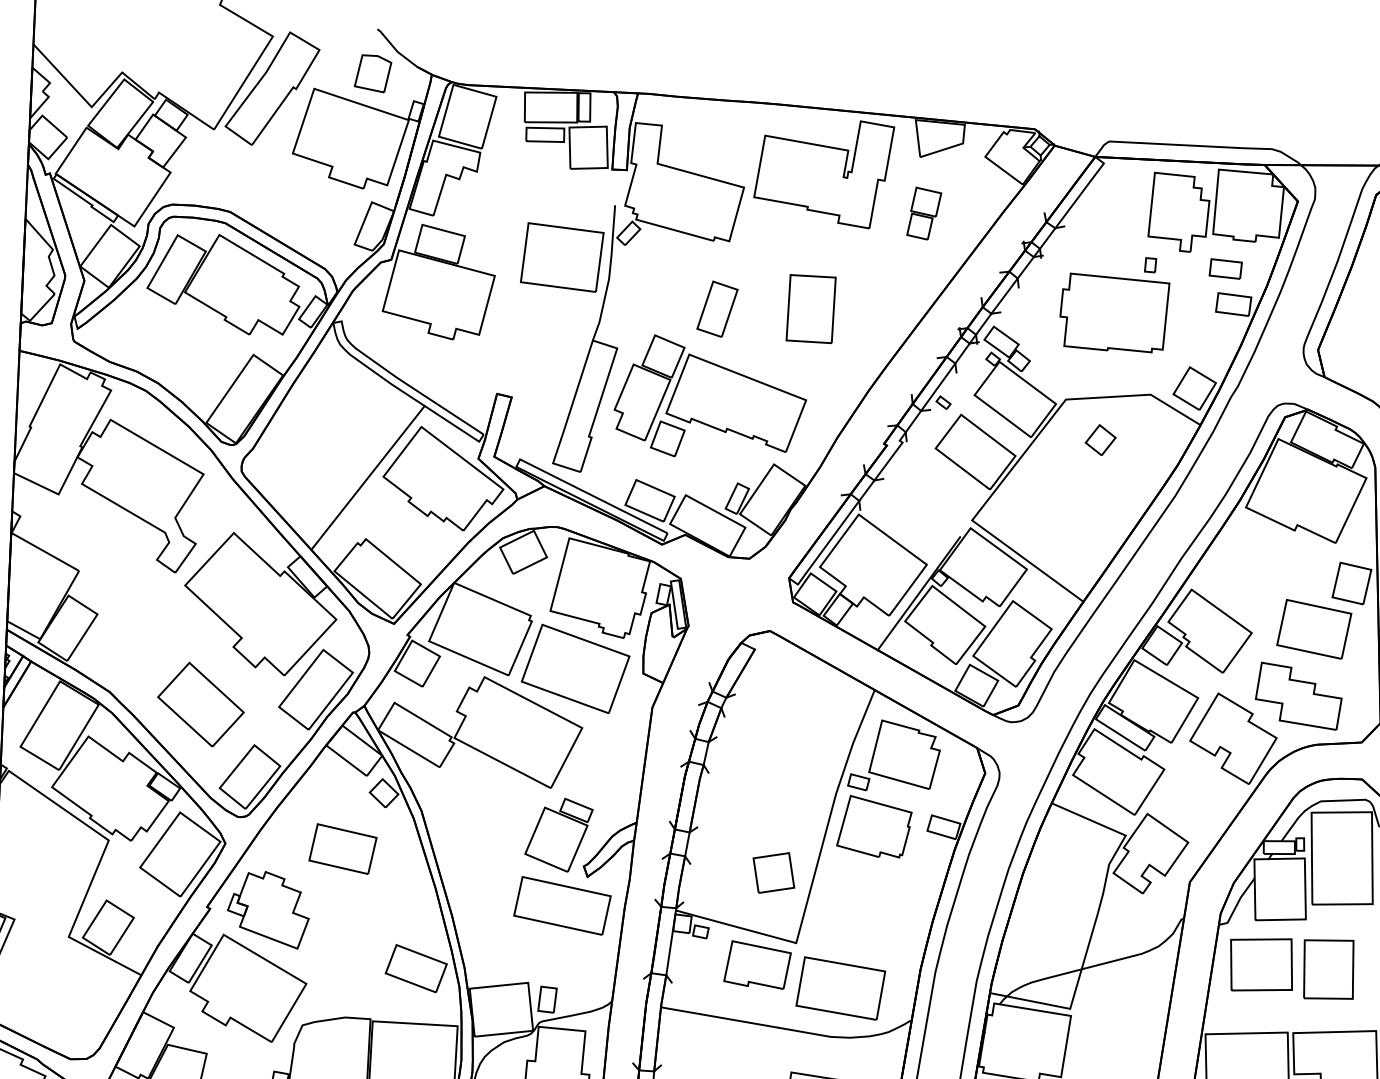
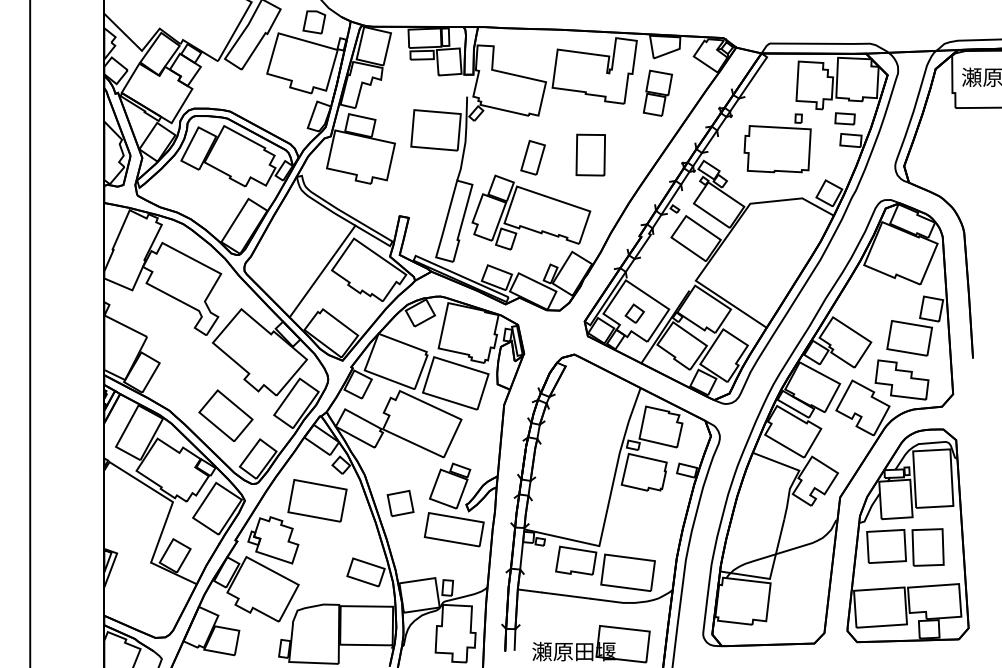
part: (923, 212) -> (657, 92), size x1.43
part: (1100, 439) -> (634, 313), moved
part: (342, 848) -> (317, 500), size x1.43
part: (773, 872) -> (400, 503), moved

